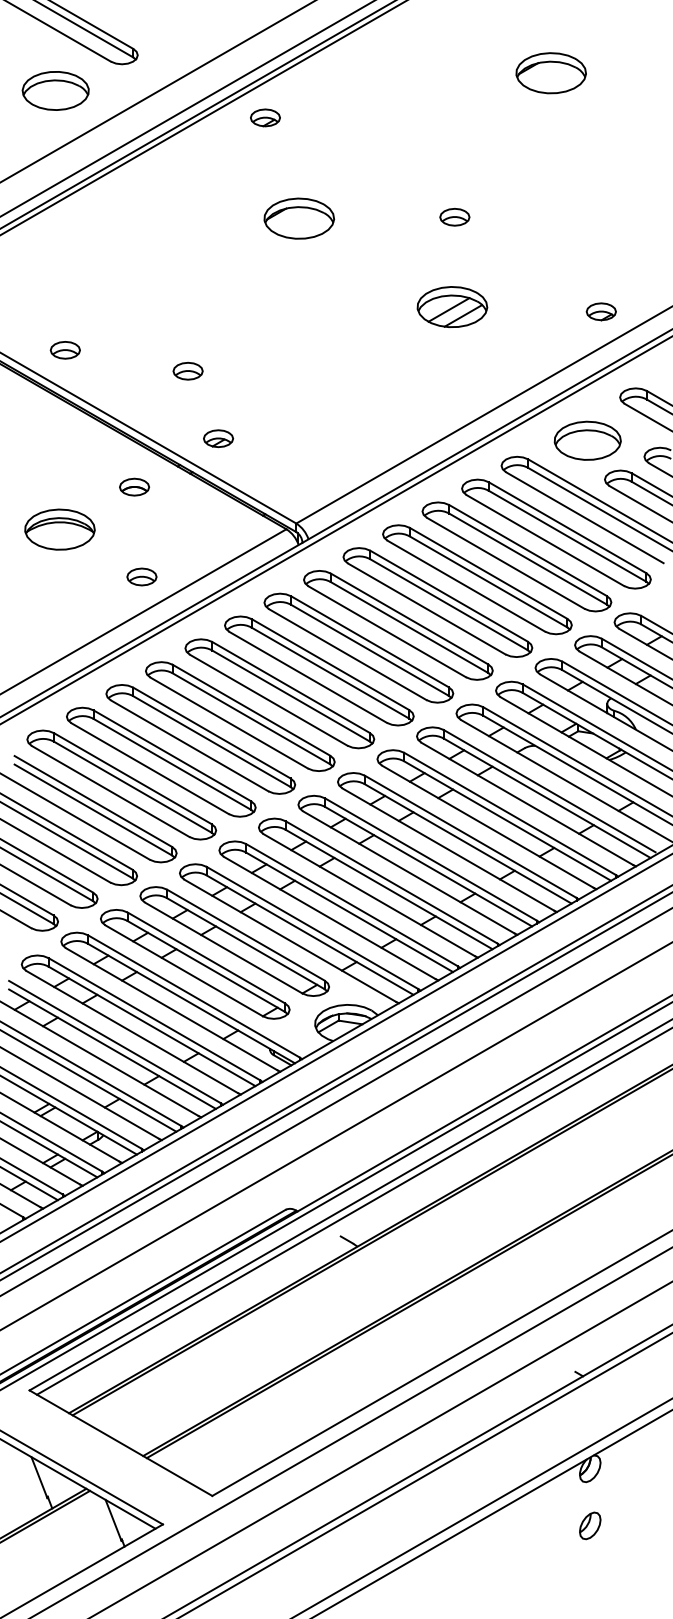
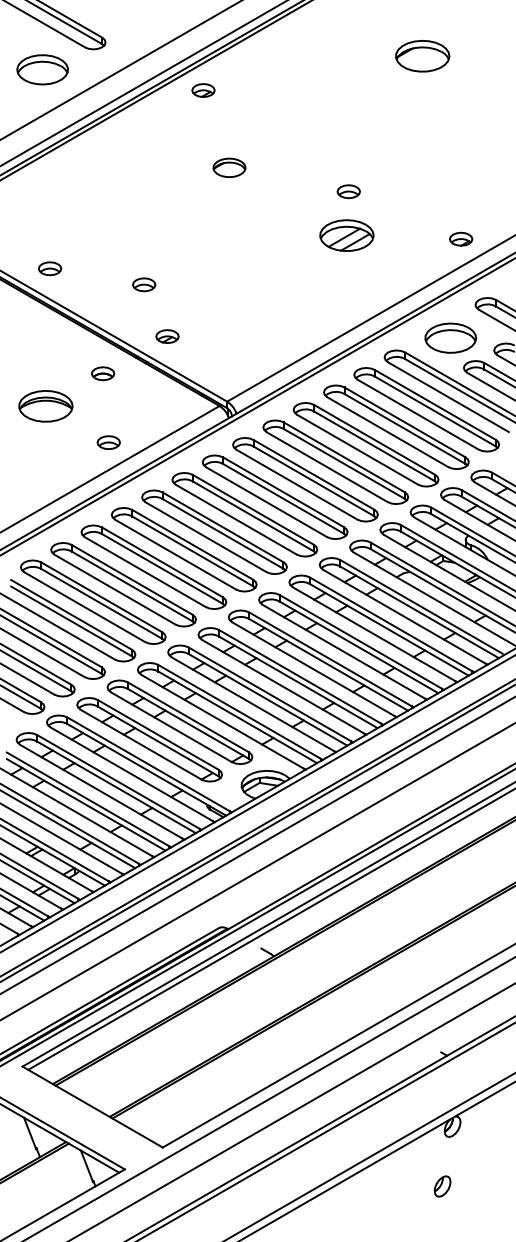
part: (454, 216) -> (348, 191), moved
part: (299, 218) -> (229, 167), size x0.6
part: (590, 1525) -> (442, 1186), moved

